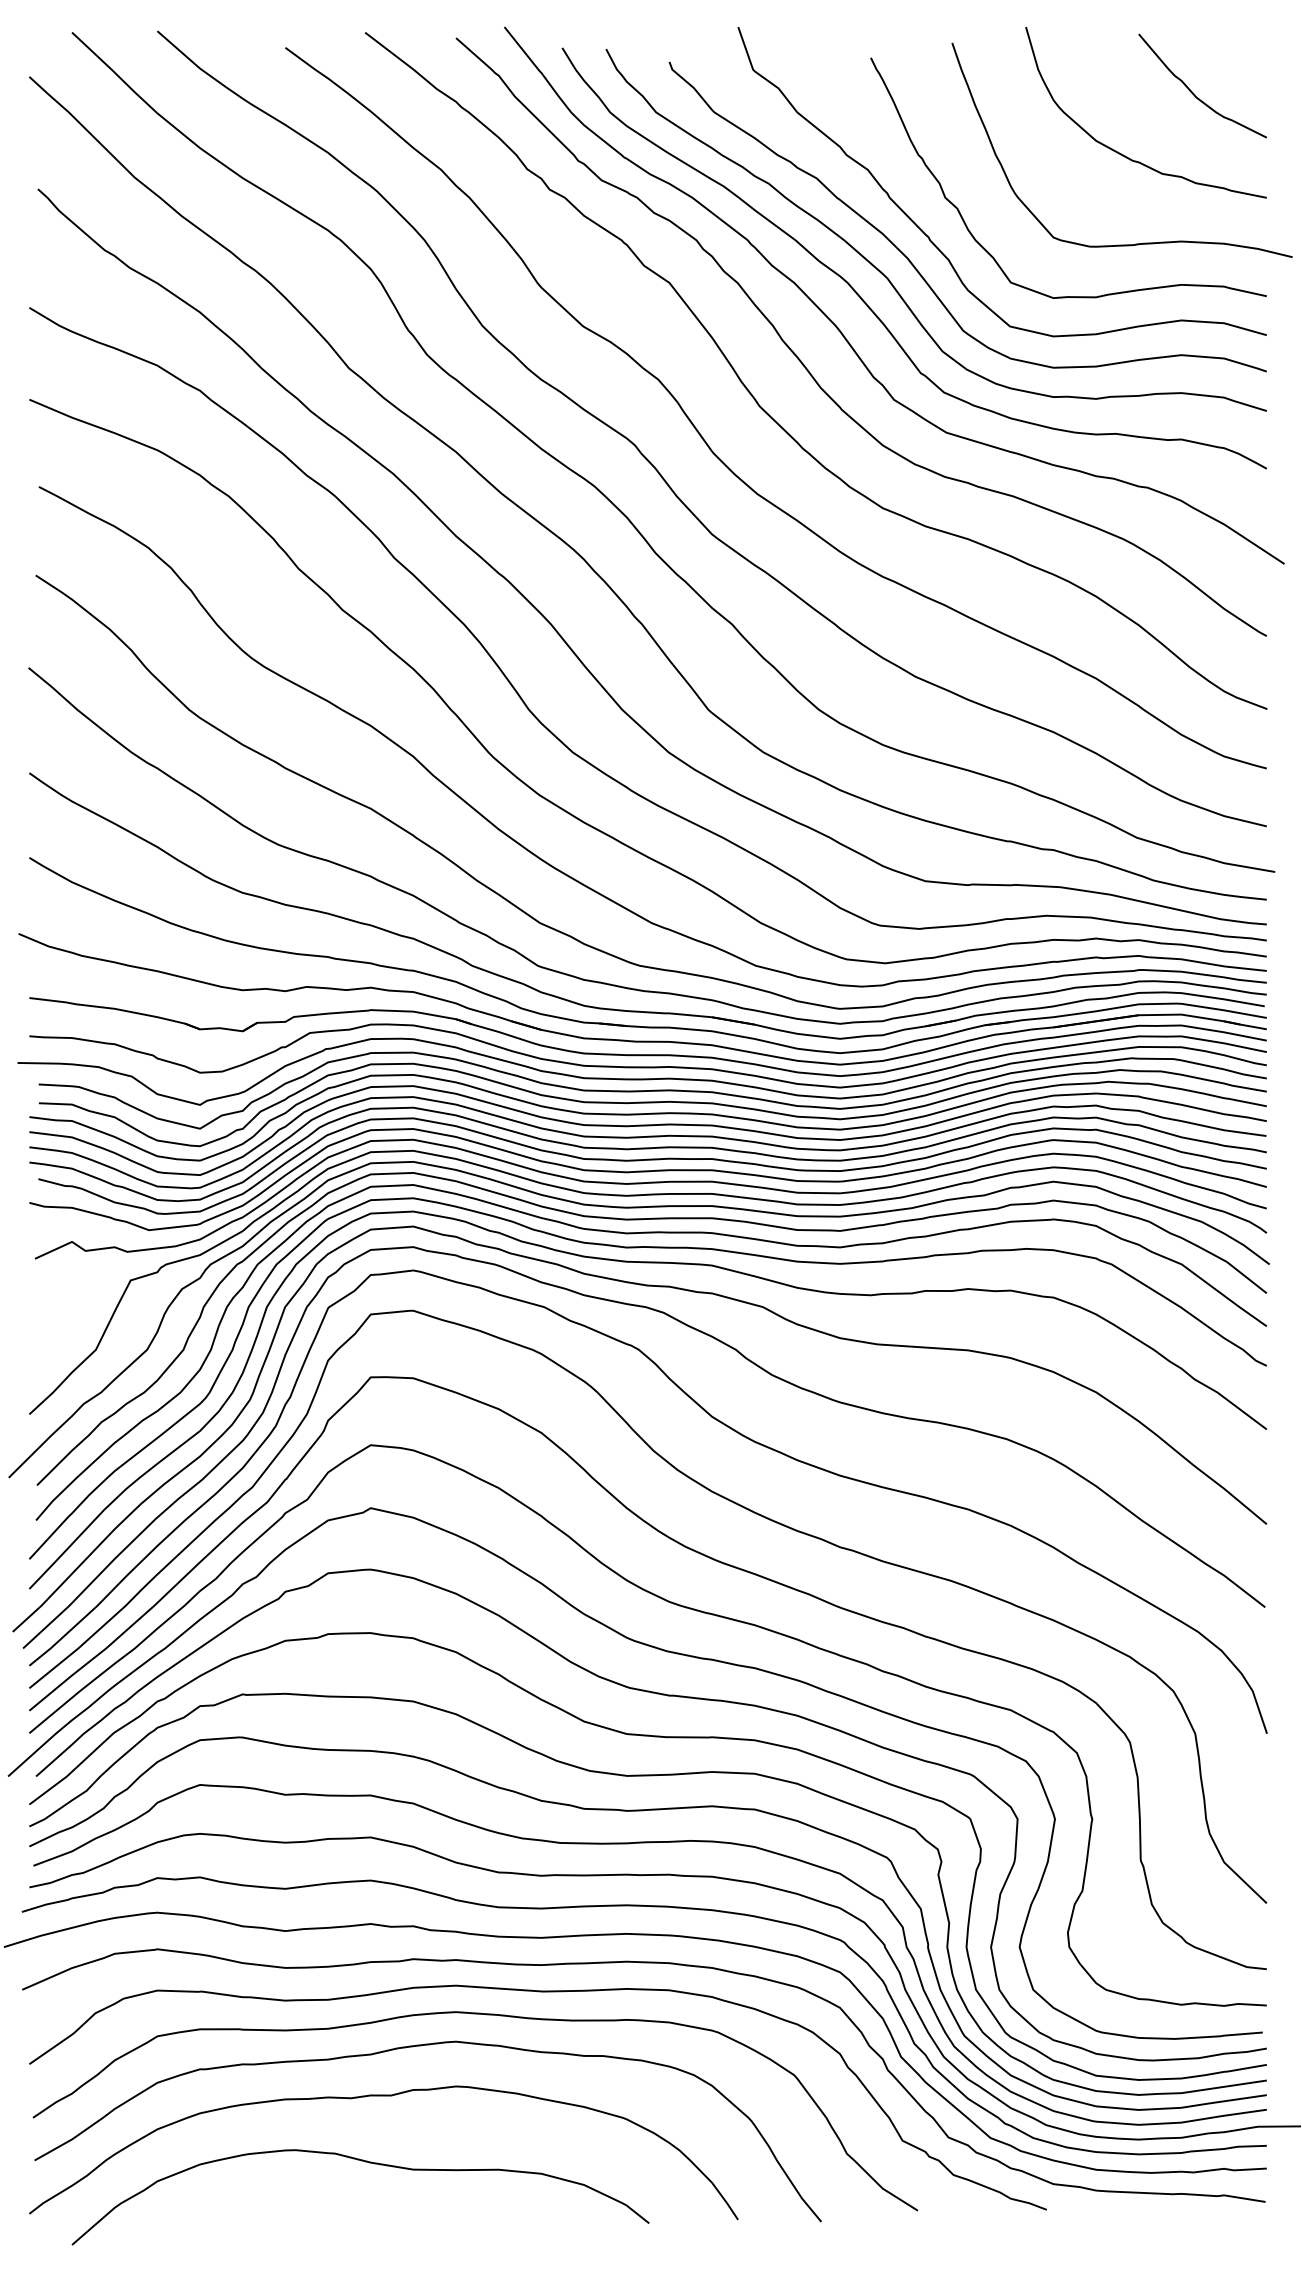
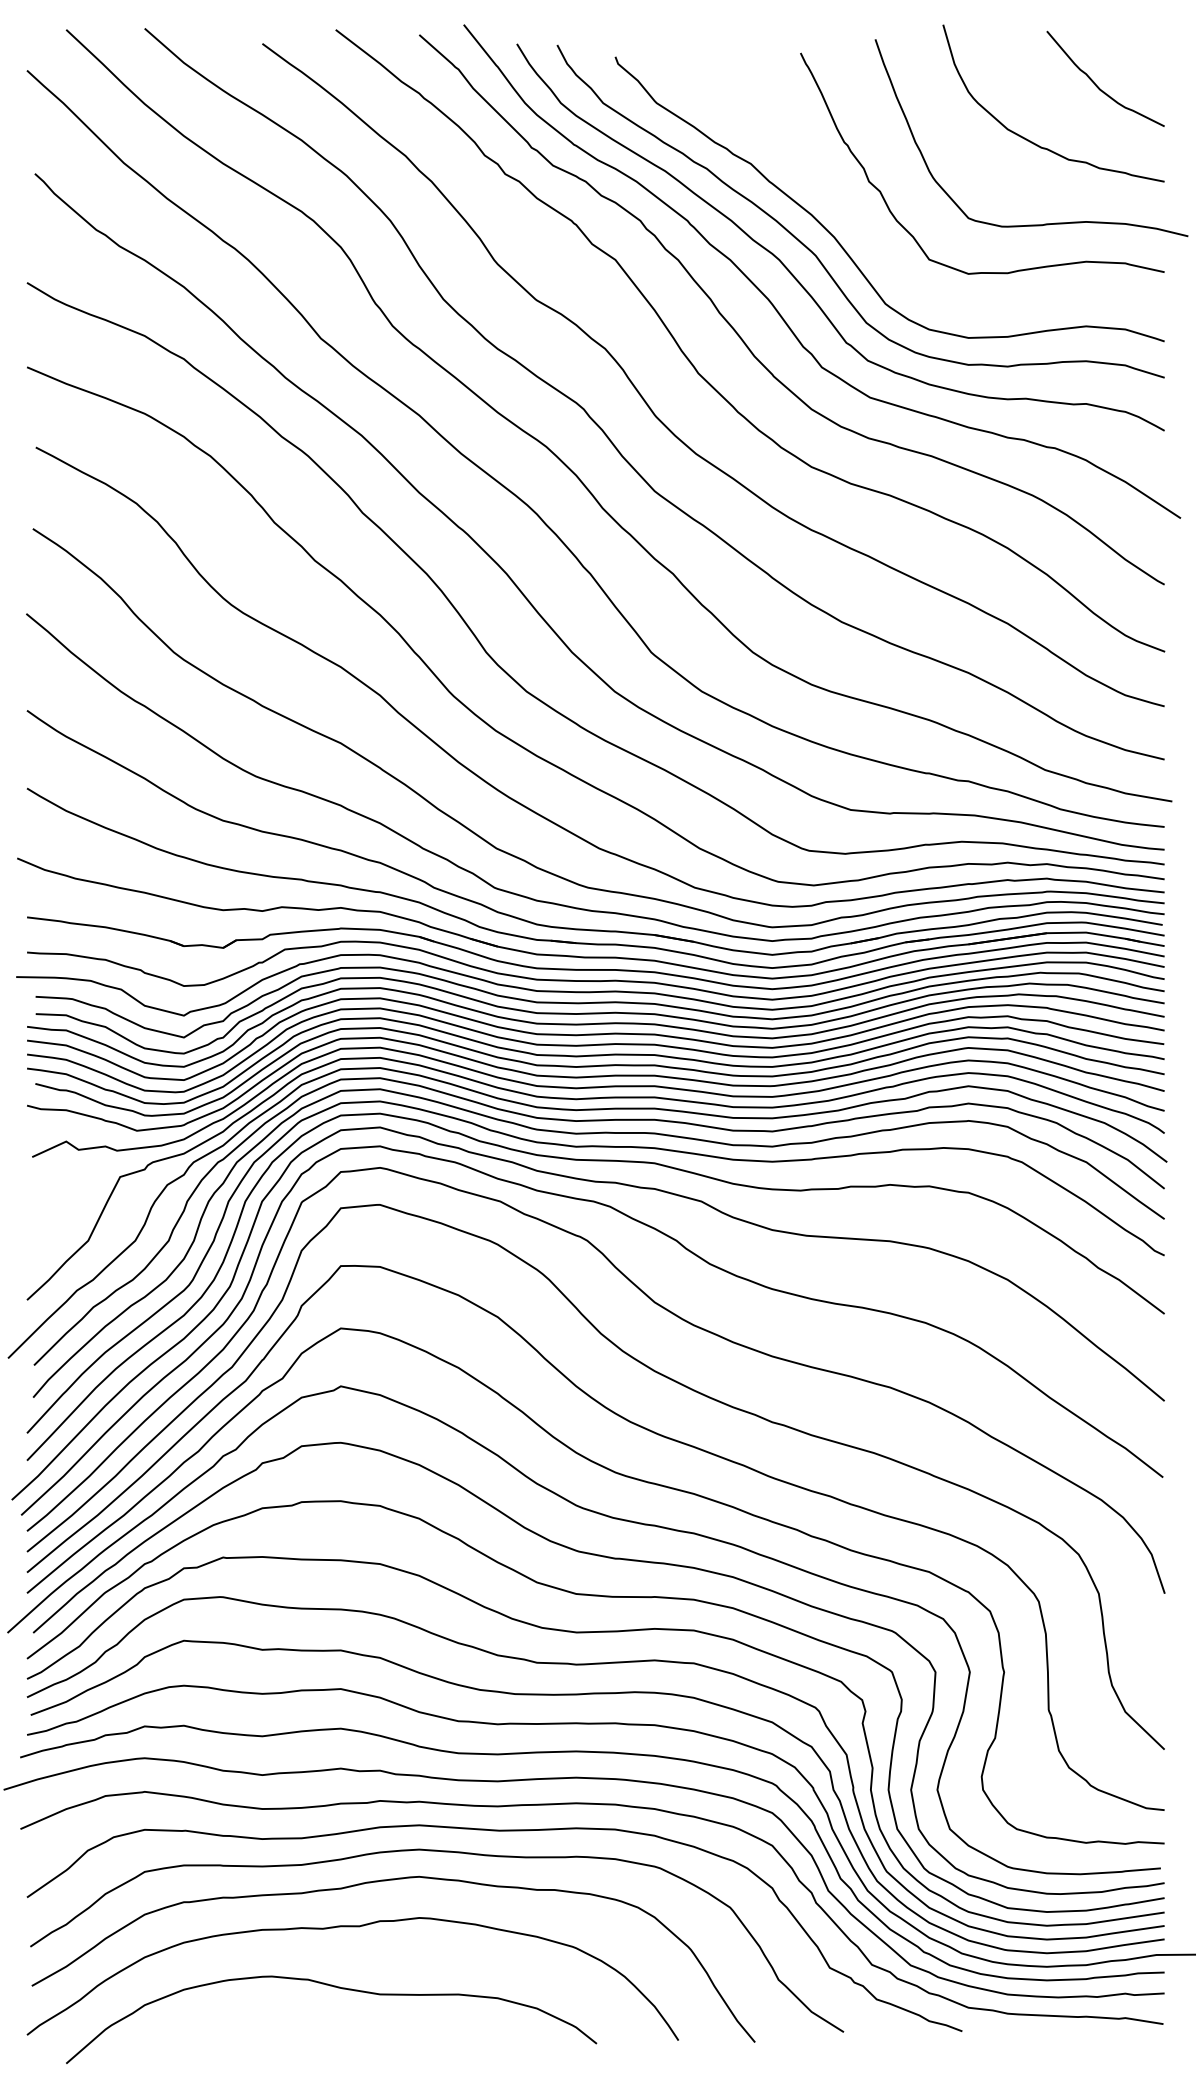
curve: (929, 236) -> (854, 217), removed

